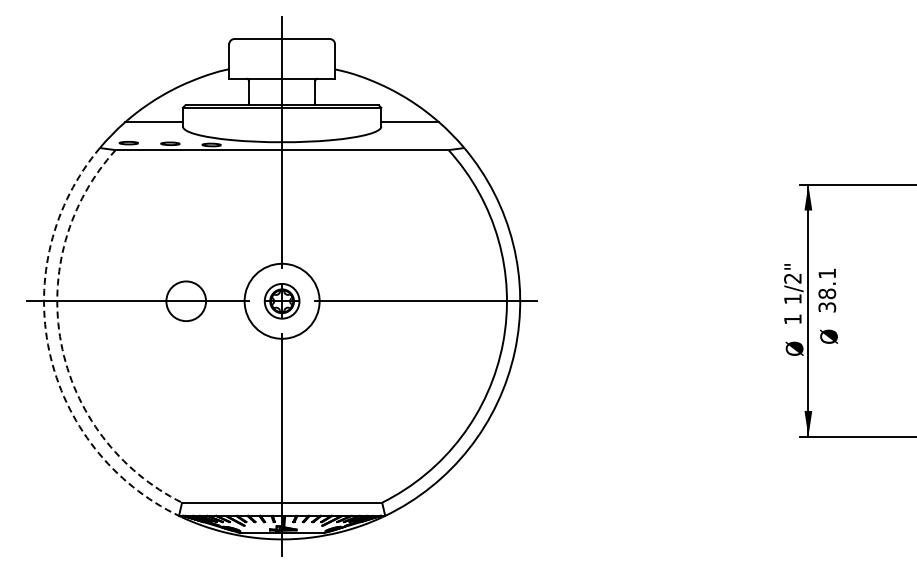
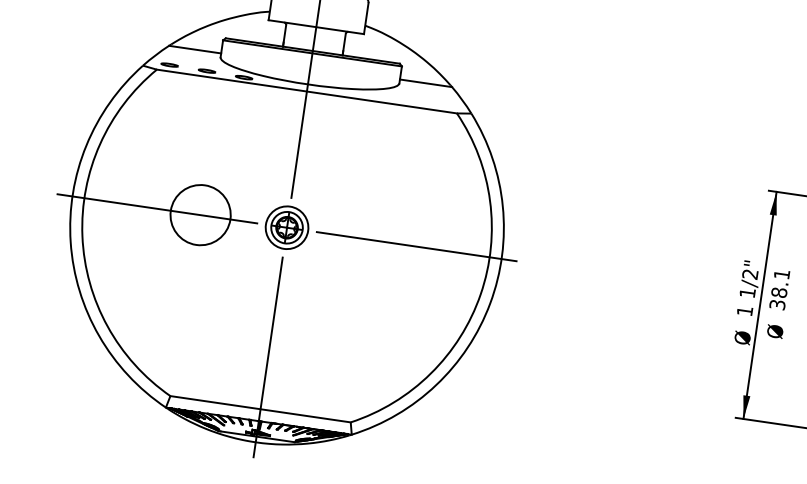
circle: (281, 300) -> (286, 226), size x0.62
circle: (186, 301) -> (200, 215), size x1.67
arc: (61, 342) -> (82, 235), dashed -> solid
arc: (49, 351) -> (70, 242), dashed -> solid

